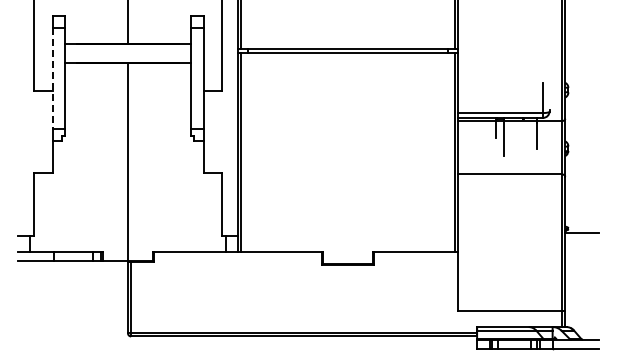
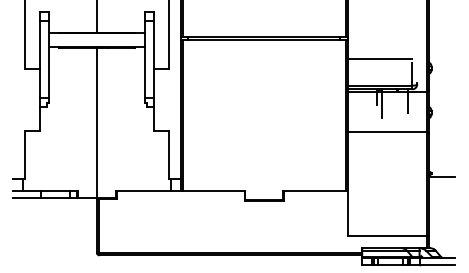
line: (500, 78) -> (379, 59), added
line: (52, 79) -> (39, 60), dashed -> solid

